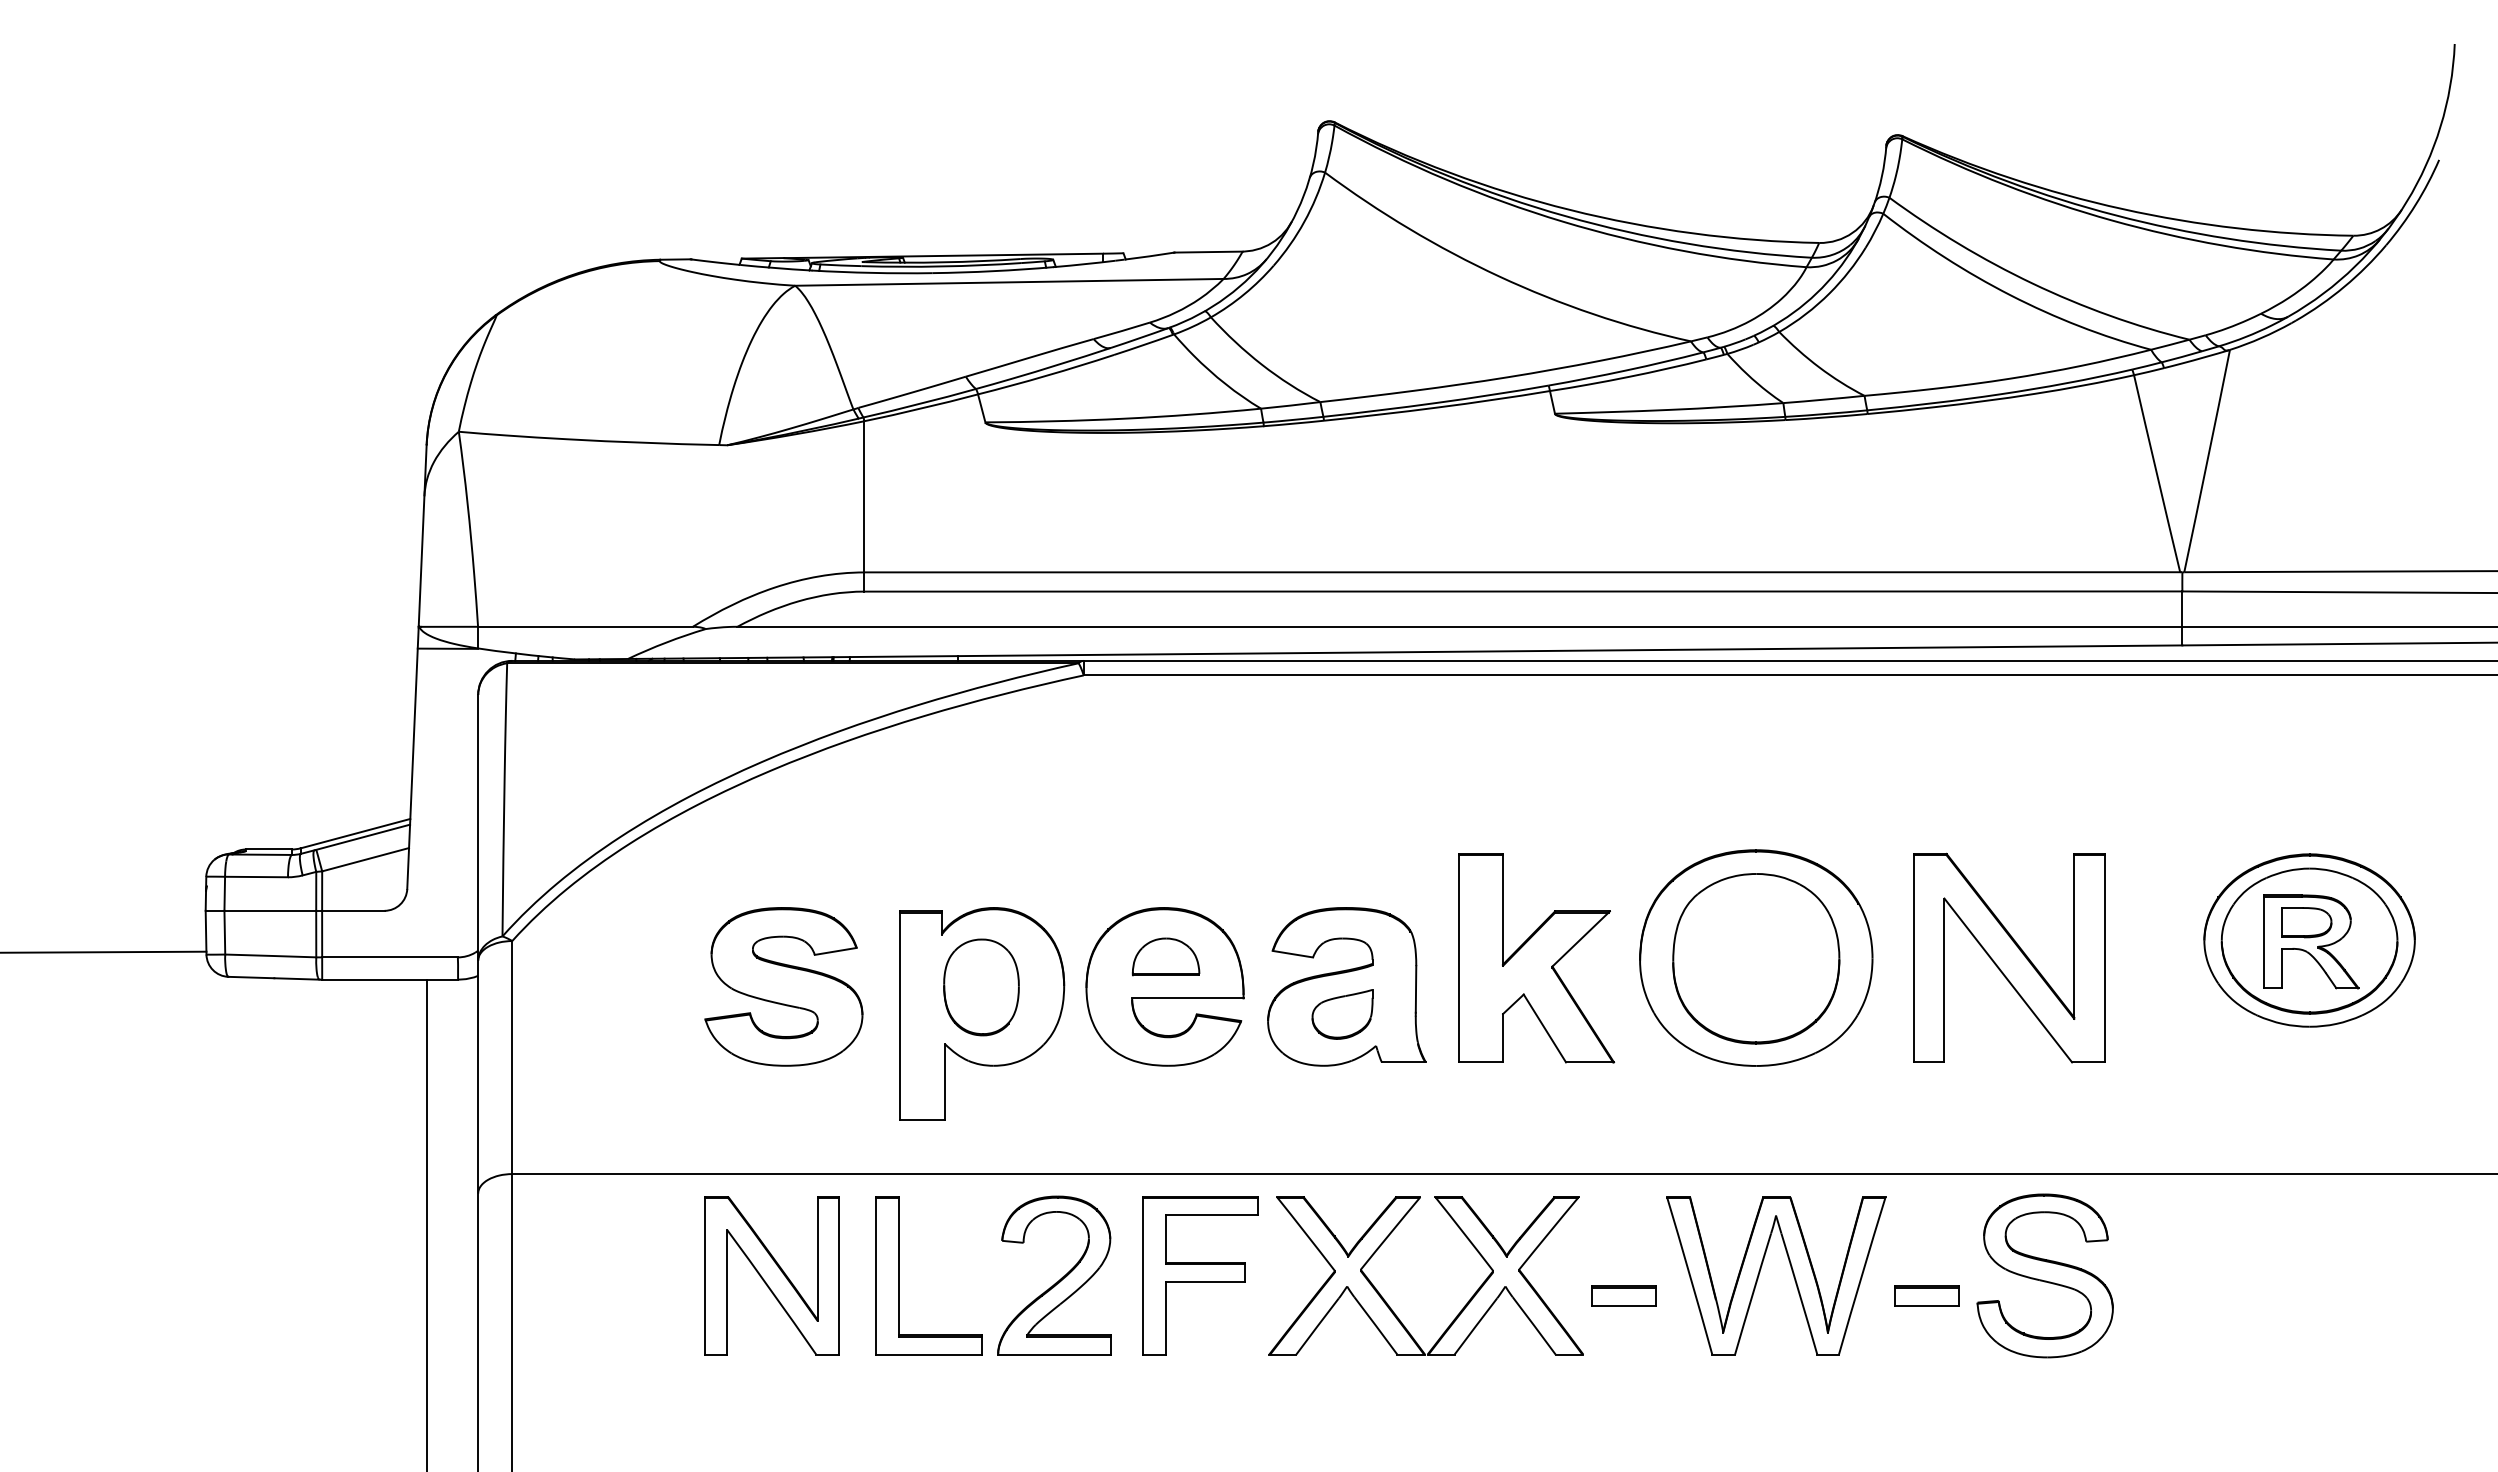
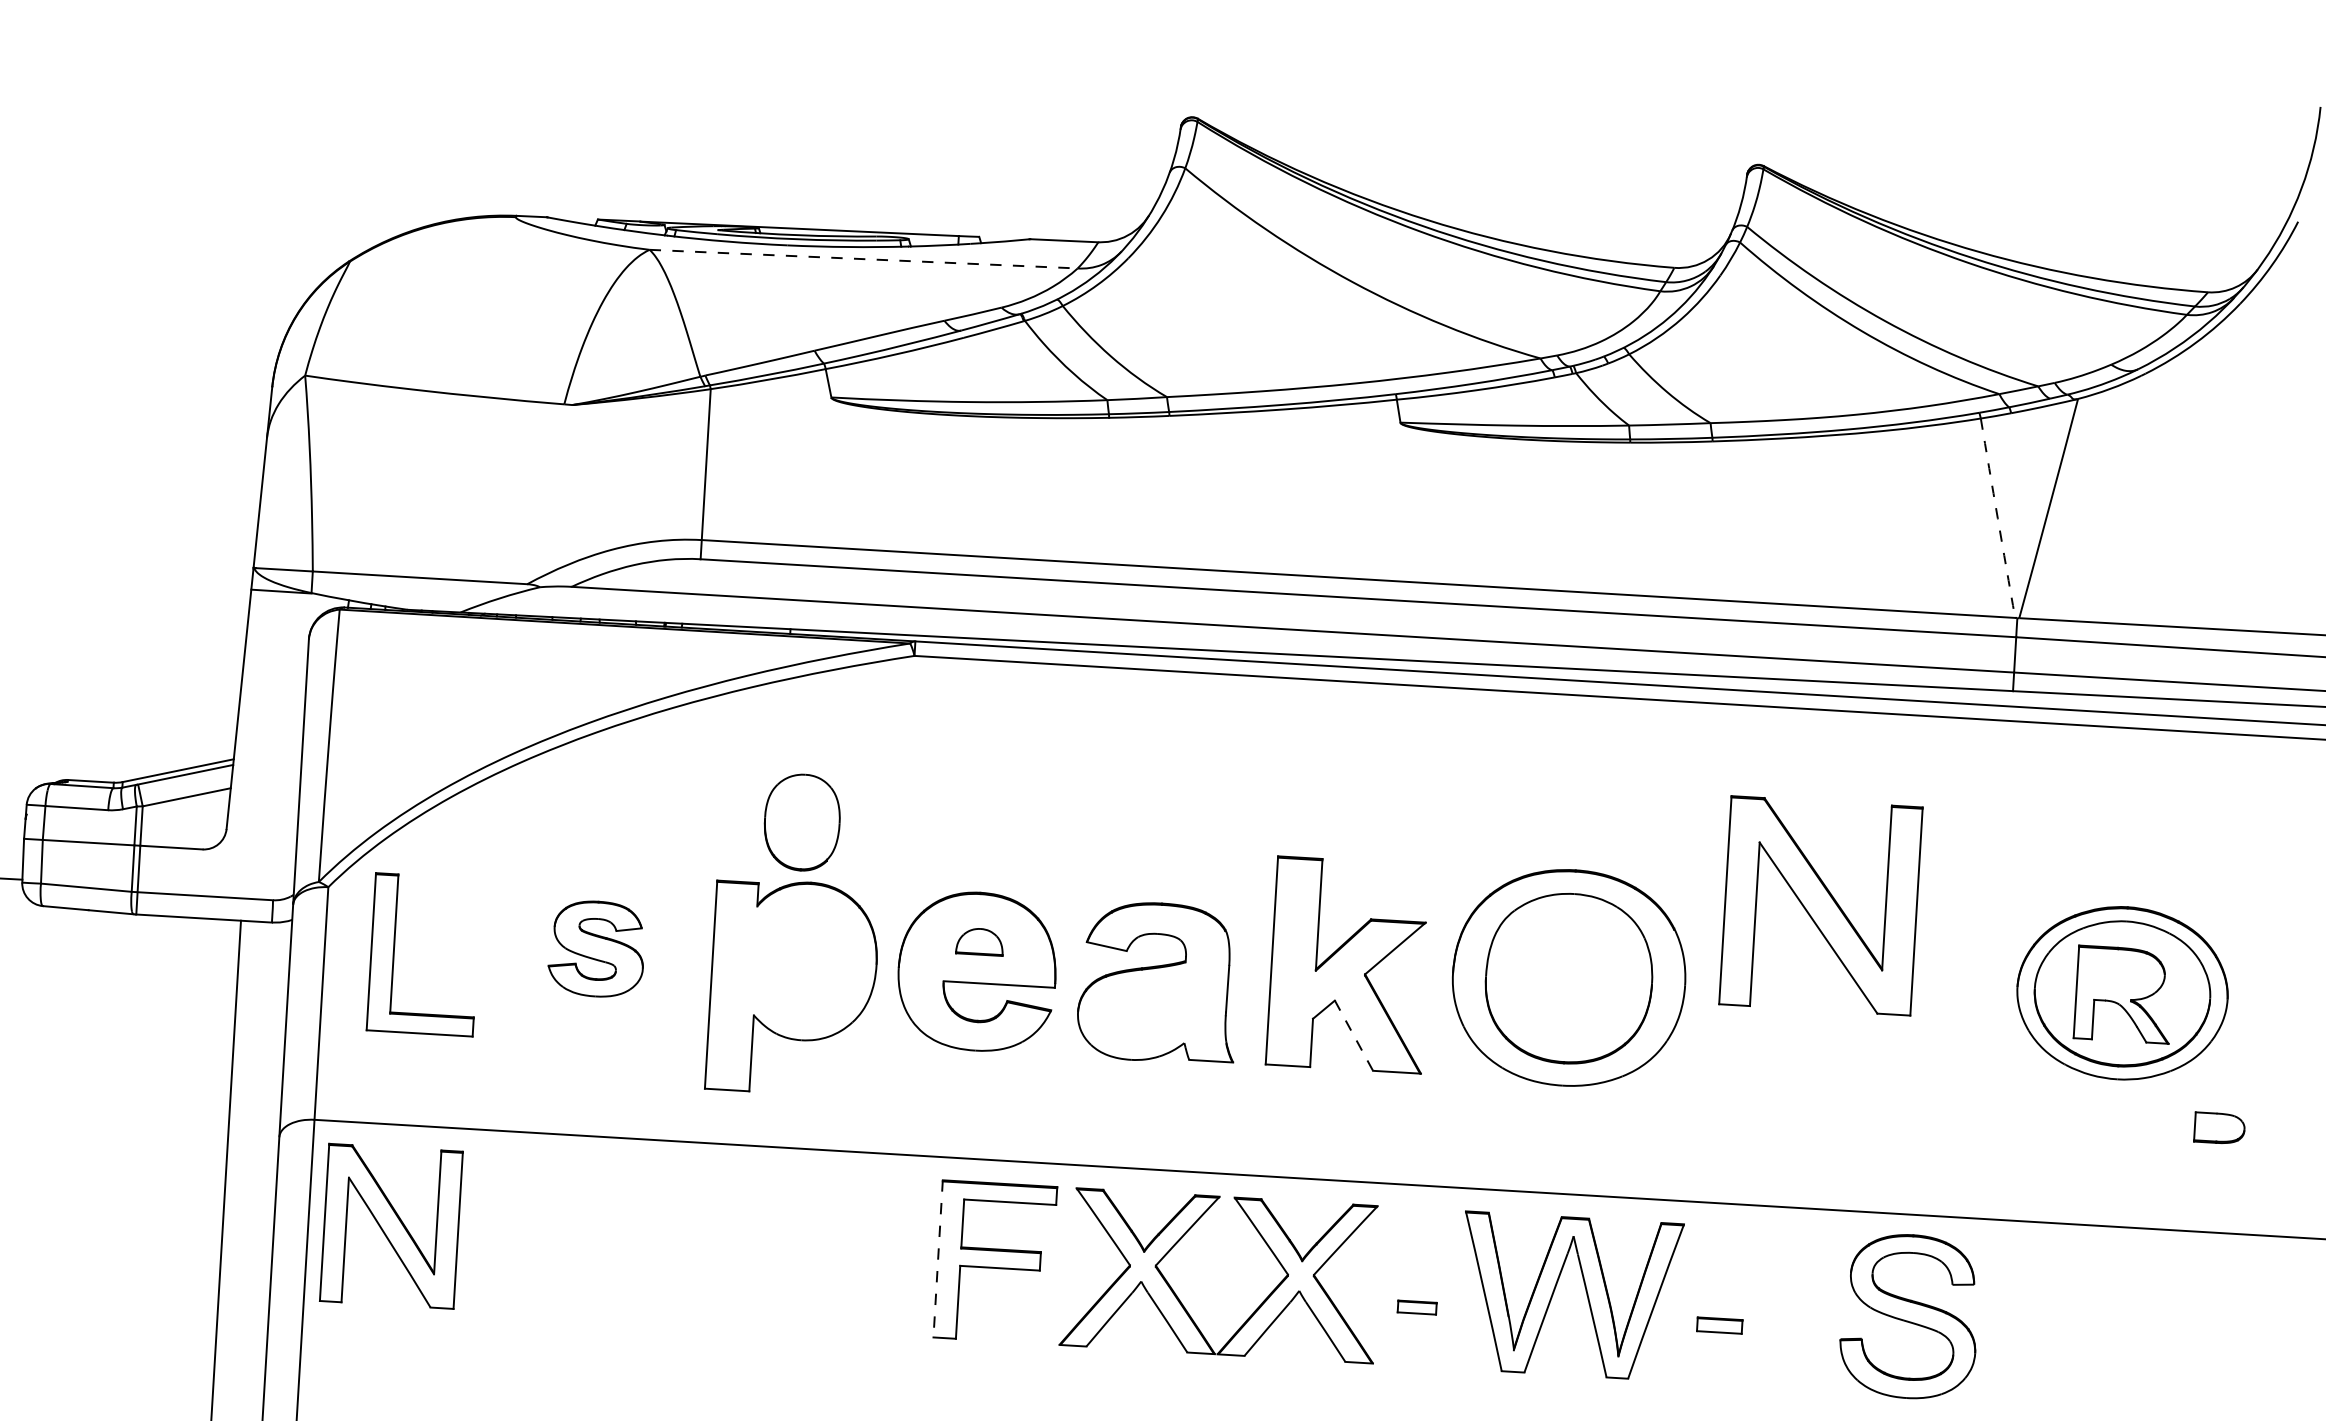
line: (1009, 282) -> (863, 259), solid -> dashed
arc: (2156, 473) -> (1997, 517), solid -> dashed
part: (2306, 922) -> (2219, 1128), moved
part: (1165, 956) -> (979, 941), size x0.7
part: (2009, 957) -> (1821, 905), moved
part: (783, 986) -> (596, 948), size x0.6
part: (981, 987) -> (802, 822), moved
part: (1342, 1014) -> (1152, 1009), removed
line: (1544, 1028) -> (1353, 1035), solid -> dashed
part: (771, 1275) -> (390, 1225), moved
part: (899, 1275) -> (394, 952), moved
line: (1143, 1275) -> (938, 1258), solid -> dashed
part: (2044, 1275) -> (1908, 1316), moved
part: (1059, 1279) -> (854, 1257), removed
part: (1623, 1295) -> (1416, 1306), size x0.6
part: (1926, 1295) -> (1719, 1324), size x0.7

